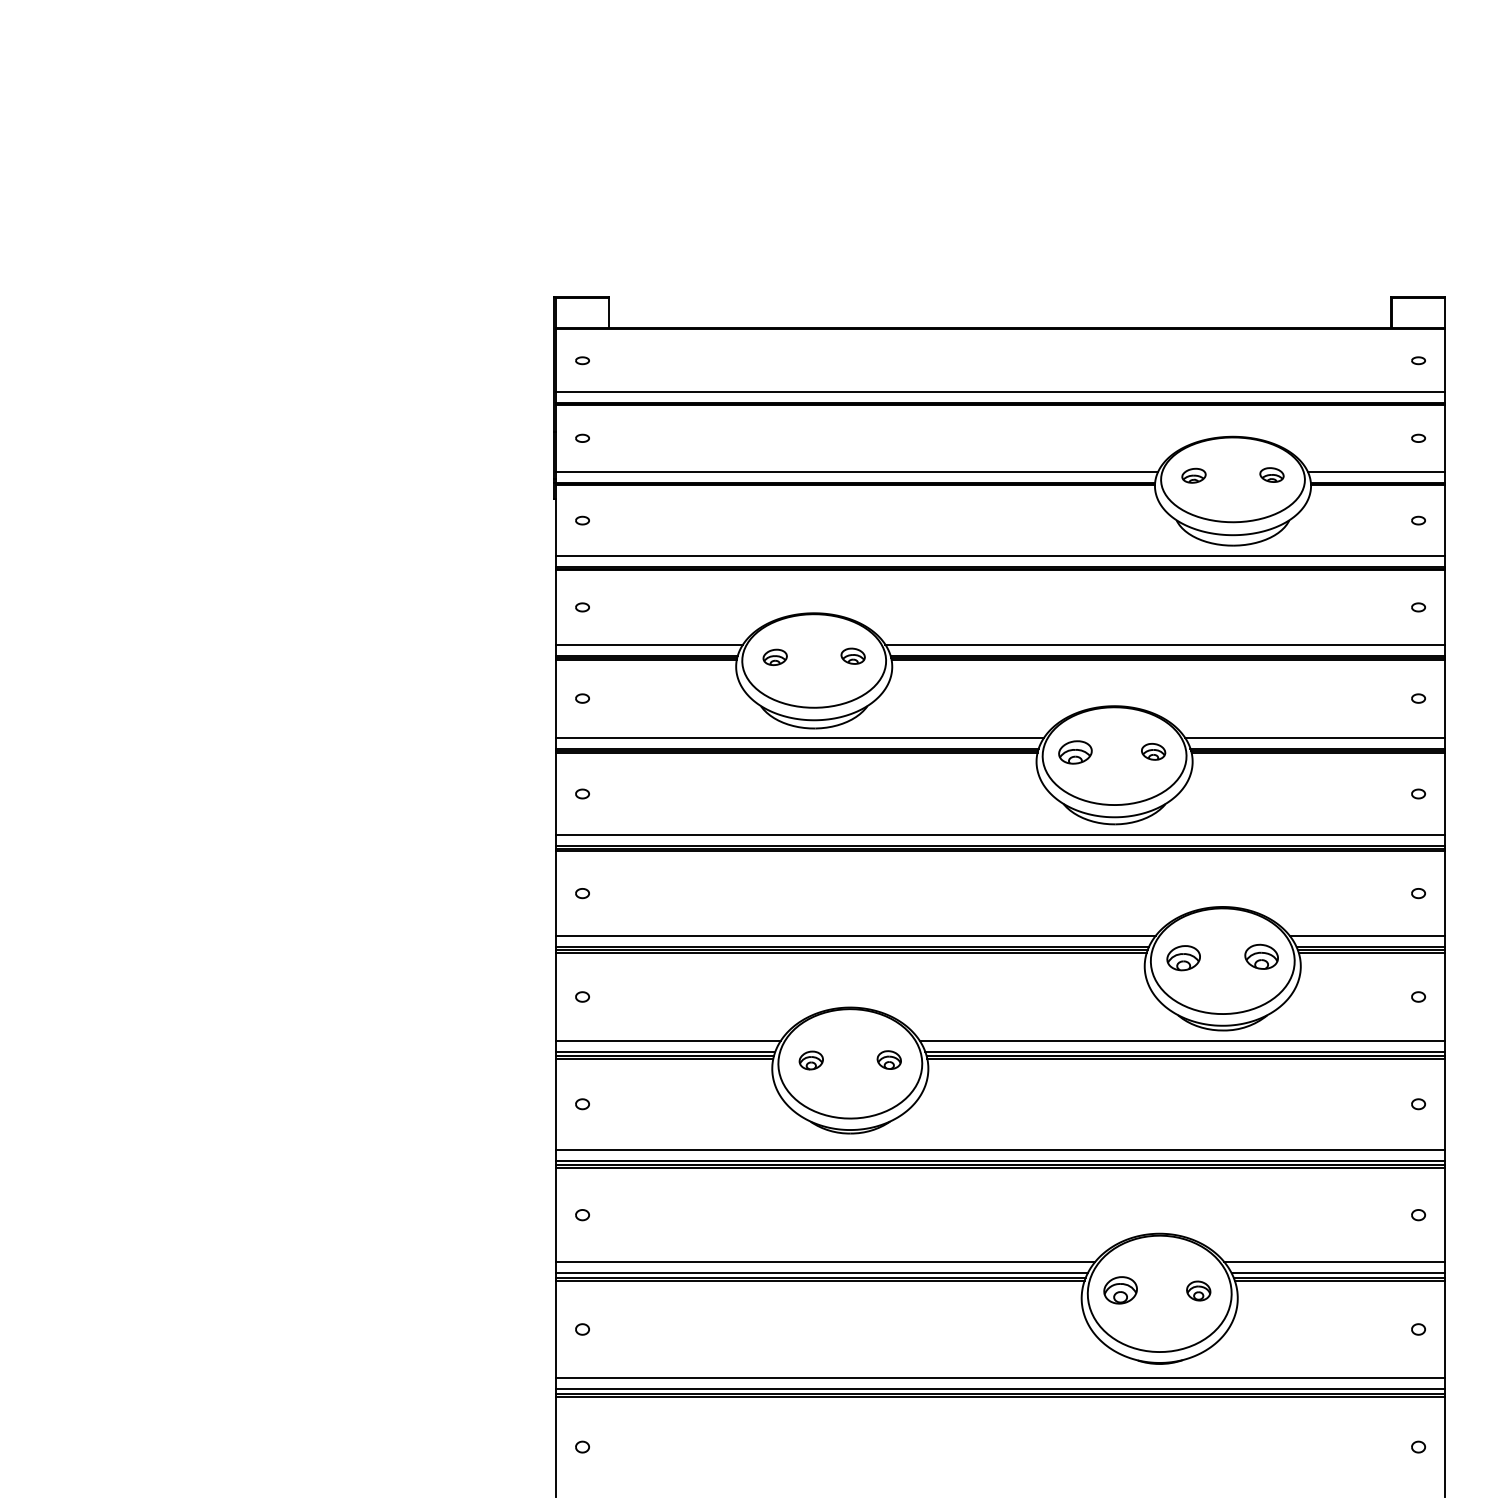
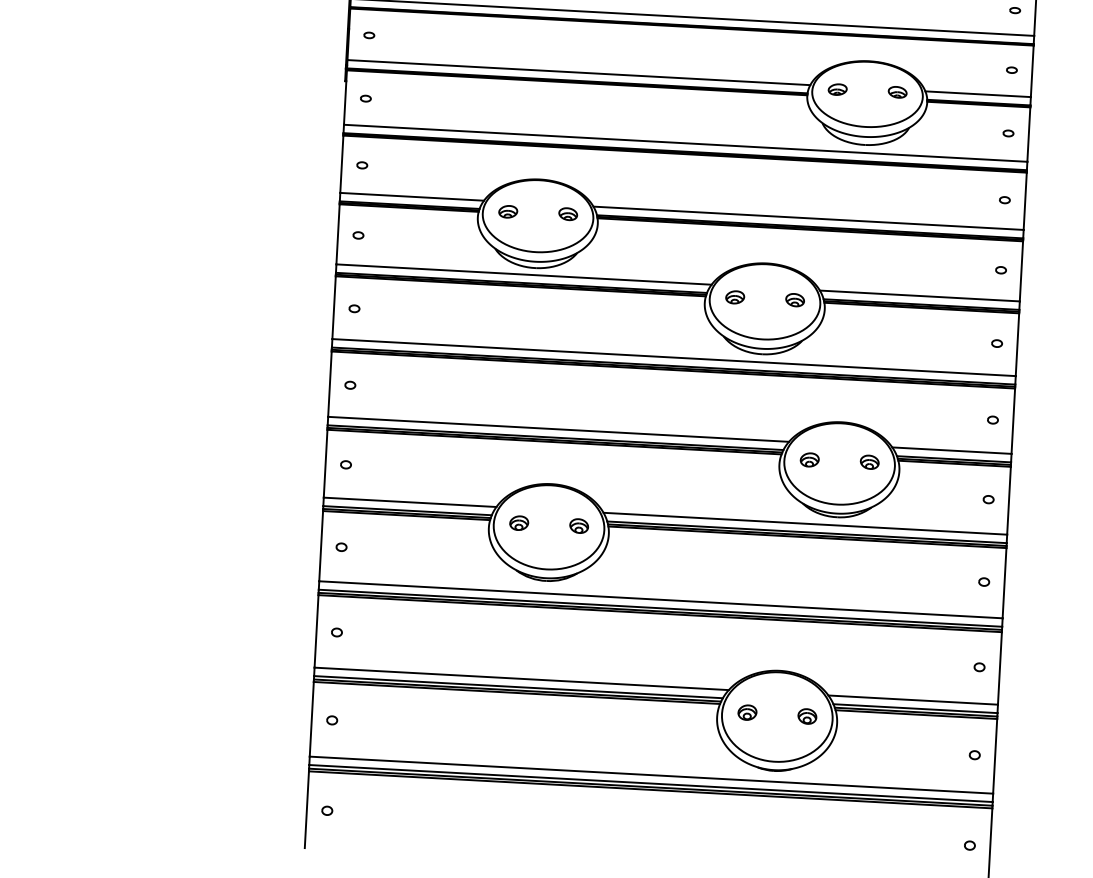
part: (1075, 752) -> (735, 297), size x0.71
part: (1261, 956) -> (869, 461), size x0.71
part: (1183, 957) -> (809, 459), size x0.71
part: (1120, 1289) -> (747, 712), size x0.71

